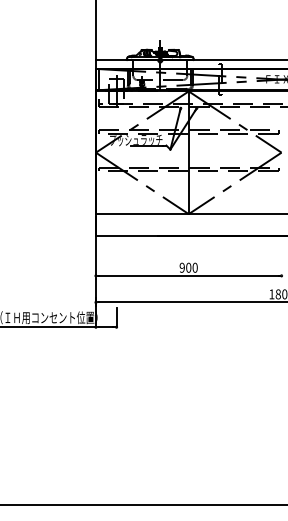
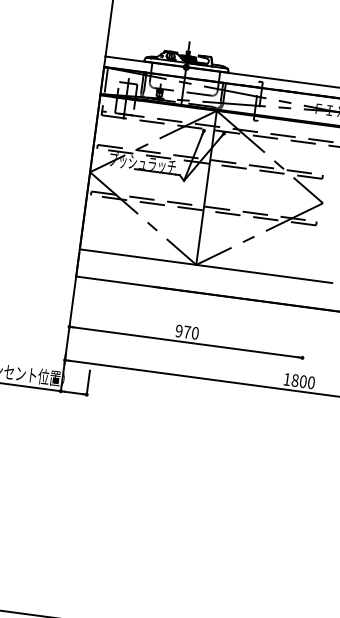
text: (188, 267) -> (187, 331), 900 -> 970

